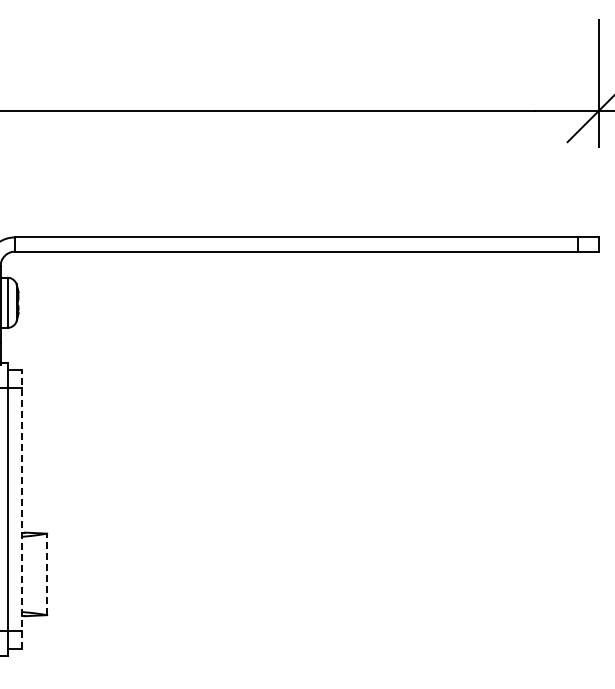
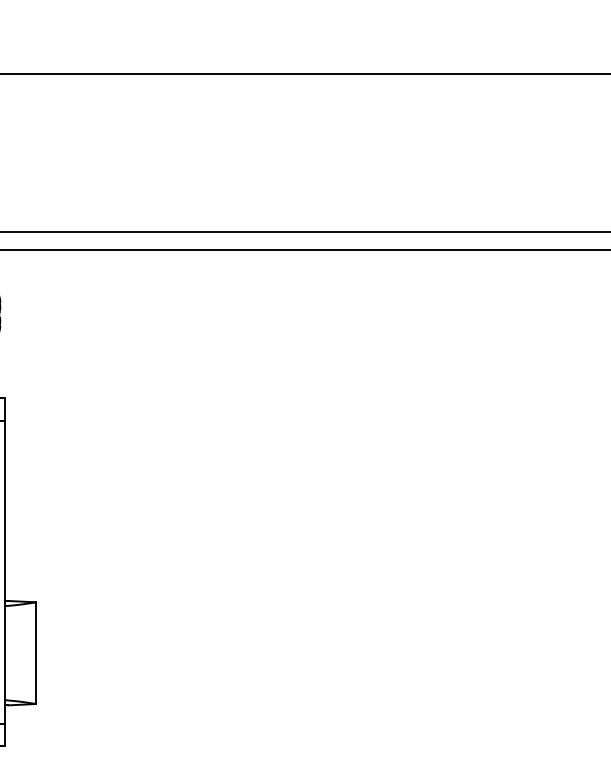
line: (22, 509) -> (5, 572), dashed -> solid
line: (47, 574) -> (36, 653), dashed -> solid

